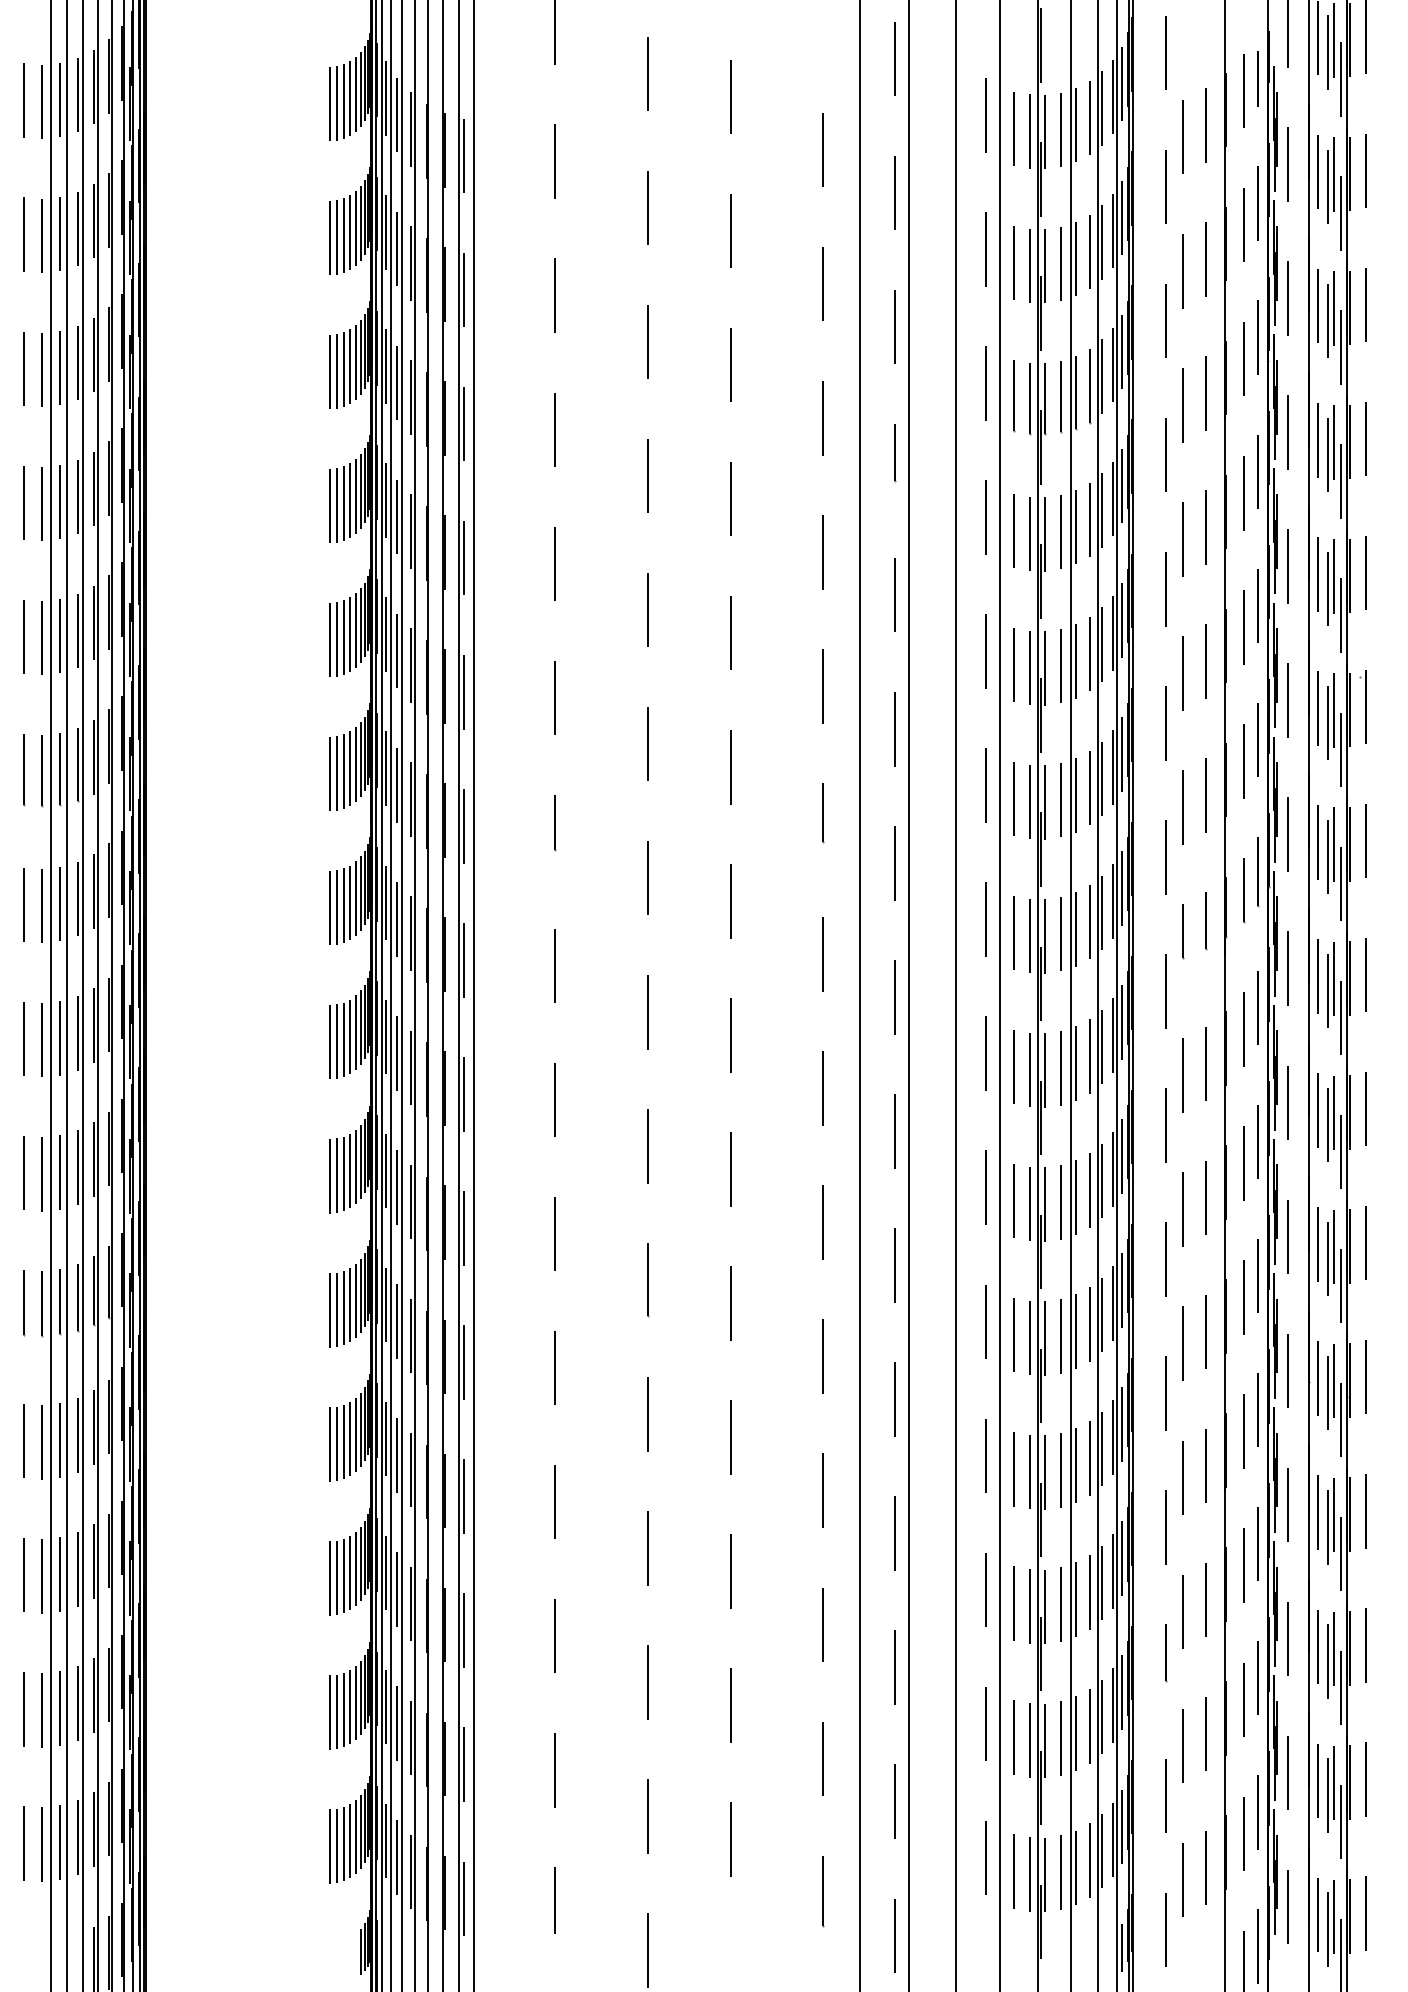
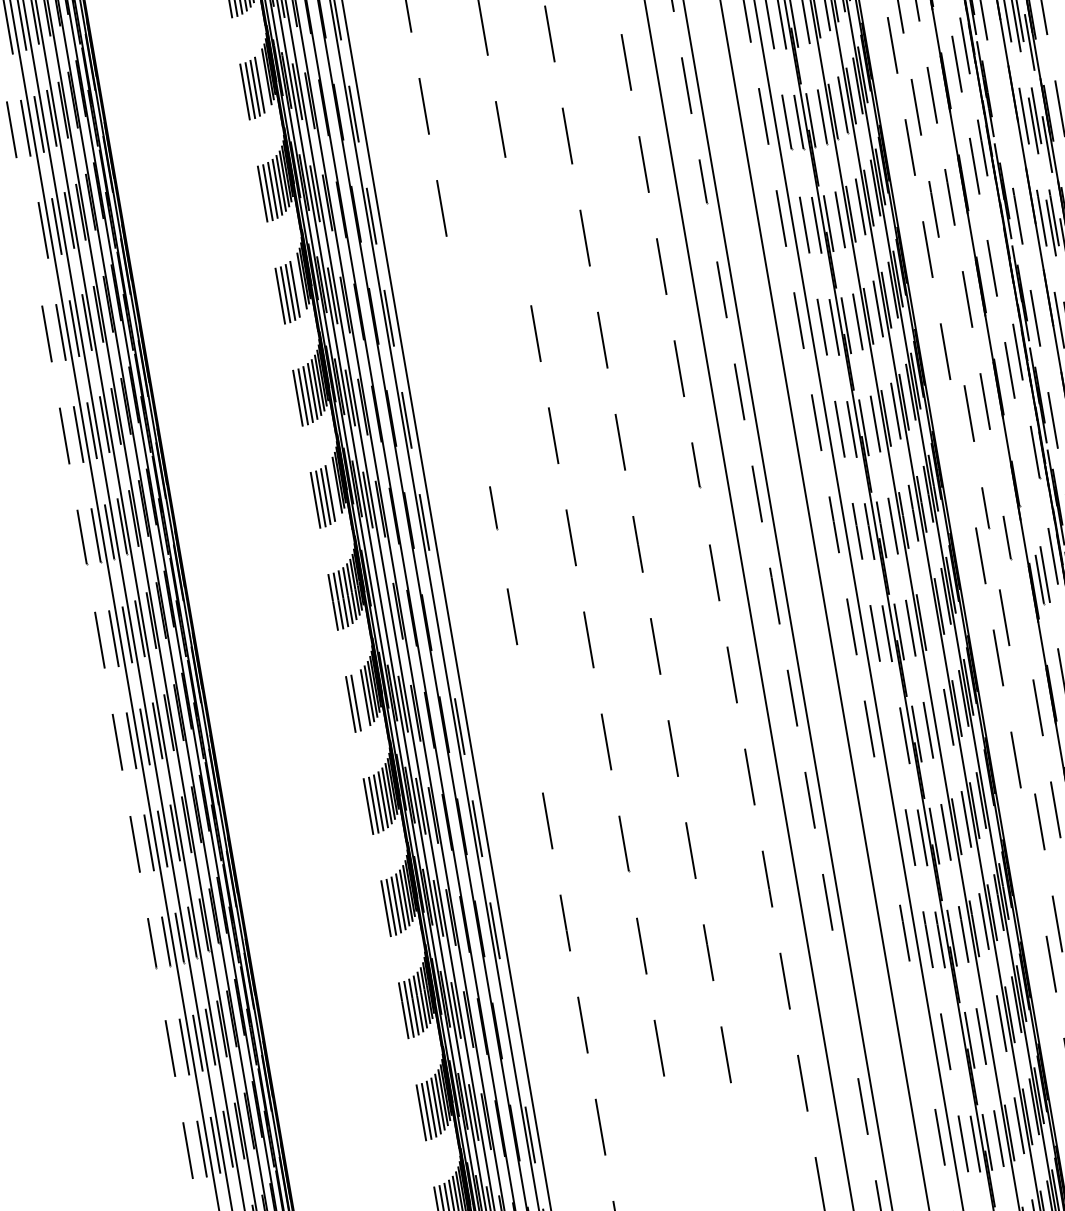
line: (356, 228) -> (263, 81), removed
line: (23, 368) -> (28, 231), removed
line: (1288, 432) -> (1000, 114), removed
line: (647, 475) -> (518, 231), removed
line: (356, 496) -> (299, 285), removed
line: (554, 563) -> (458, 310), removed
line: (1258, 605) -> (1000, 249), removed
line: (1182, 673) -> (951, 311), removed
line: (555, 697) -> (477, 412), removed
line: (356, 764) -> (334, 489), removed
line: (1166, 857) -> (963, 453), removed
line: (1244, 890) -> (1040, 579), moved
line: (385, 902) -> (374, 590), removed
line: (396, 919) -> (385, 602), removed
line: (1206, 921) -> (1007, 537), moved
line: (464, 960) -> (442, 624), removed
line: (343, 1039) -> (360, 700), removed
line: (1089, 1056) -> (931, 615), removed
line: (1205, 1063) -> (1020, 605), removed
line: (555, 1099) -> (530, 718), removed
line: (1075, 1197) -> (938, 724), removed
line: (1014, 1200) -> (892, 734), removed
line: (1182, 1209) -> (1022, 719), removed
line: (1121, 1290) -> (986, 789), removed
line: (986, 1321) -> (887, 830), removed
line: (1165, 1393) -> (1033, 862), removed
line: (464, 1496) -> (513, 1032), removed
line: (894, 1533) -> (845, 1004), removed
line: (986, 1589) -> (922, 1034), removed
line: (1075, 1599) -> (991, 1030), removed
line: (1029, 1606) -> (957, 1042), removed
line: (647, 1682) -> (676, 1150), removed
line: (731, 1705) -> (743, 1156), removed

